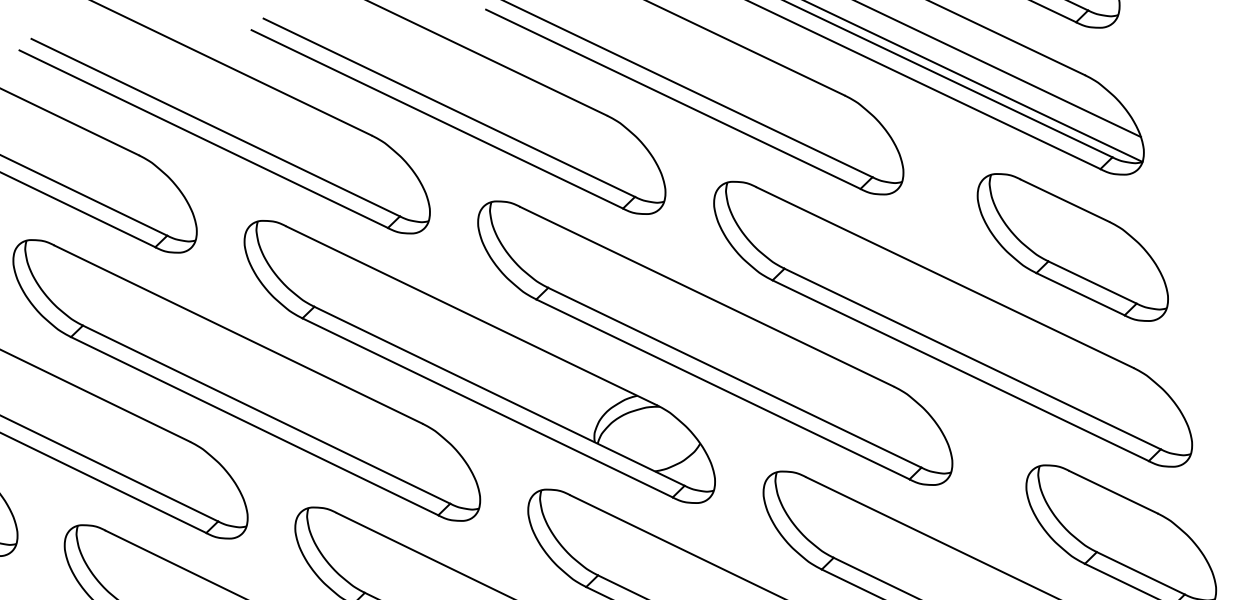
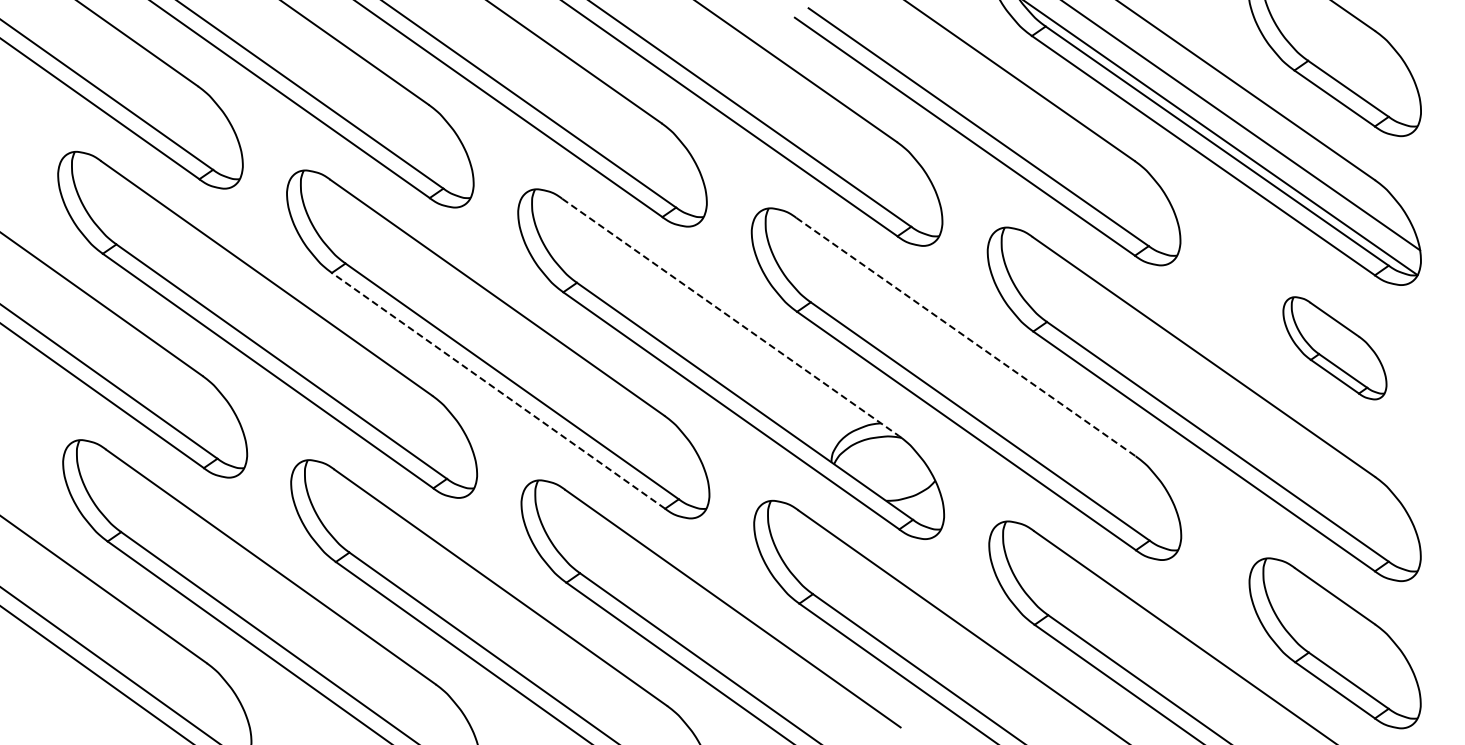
part: (1072, 247) -> (1334, 348), size x0.6
line: (707, 297) -> (966, 337), solid -> dashed
line: (471, 315) -> (730, 317), solid -> dashed
line: (254, 425) -> (498, 390), solid -> dashed

